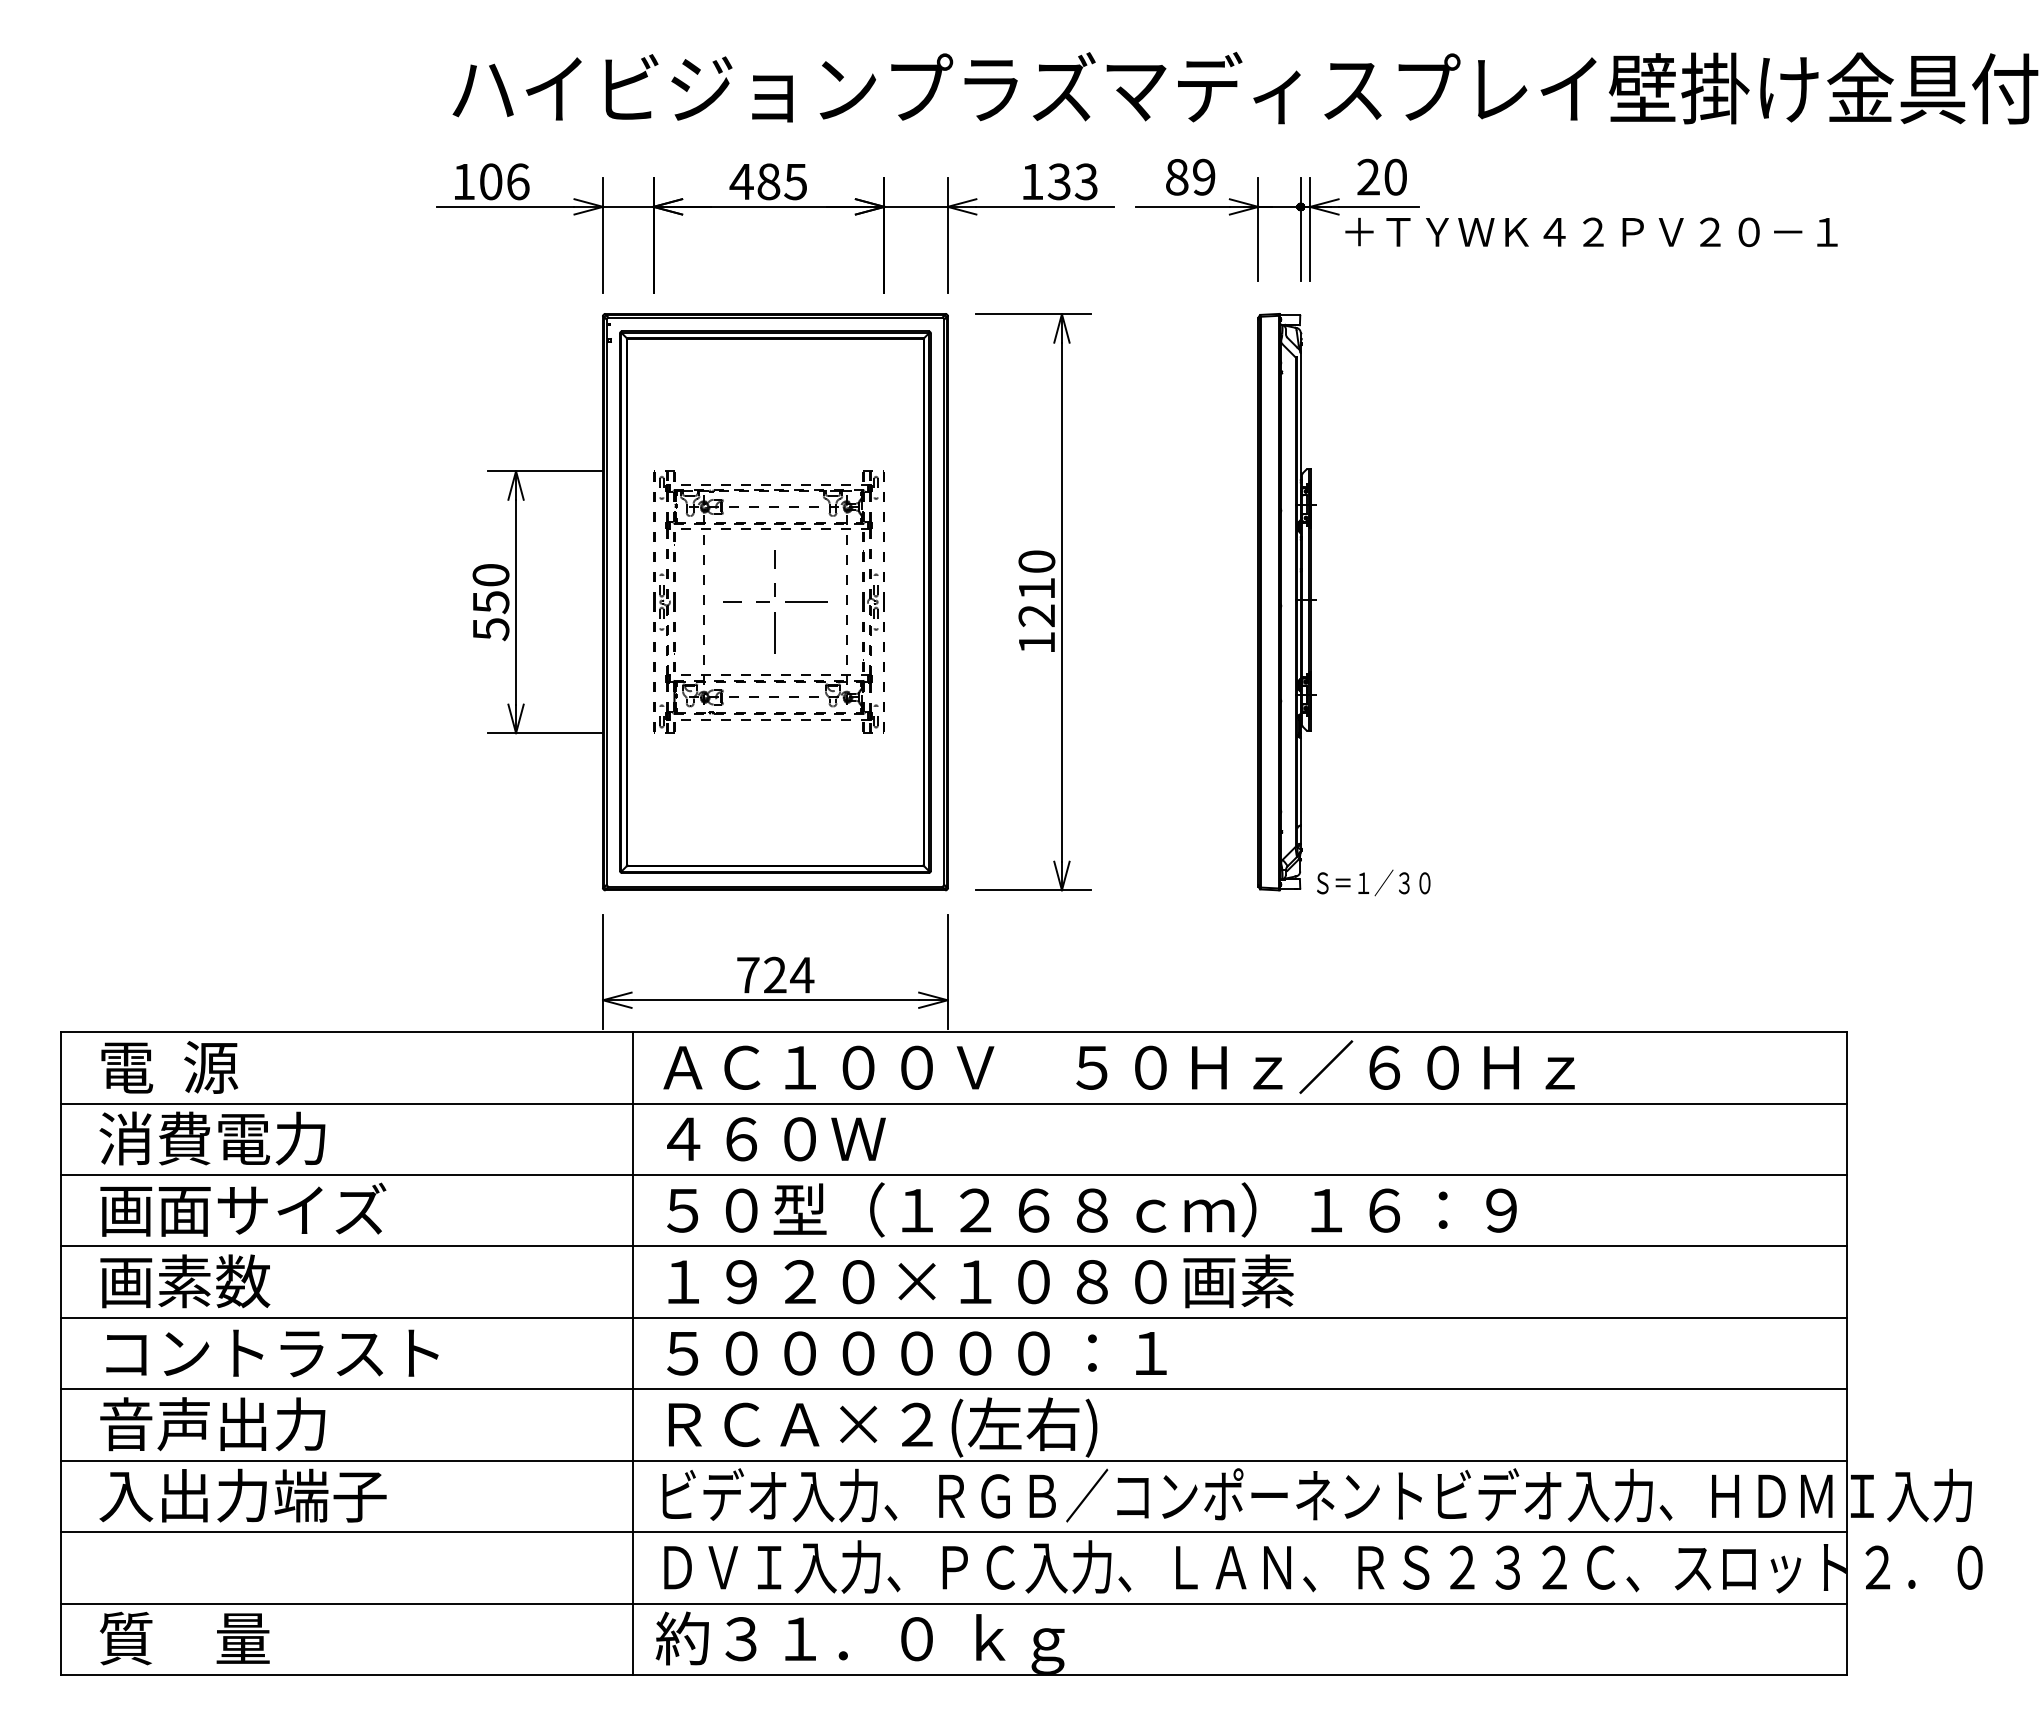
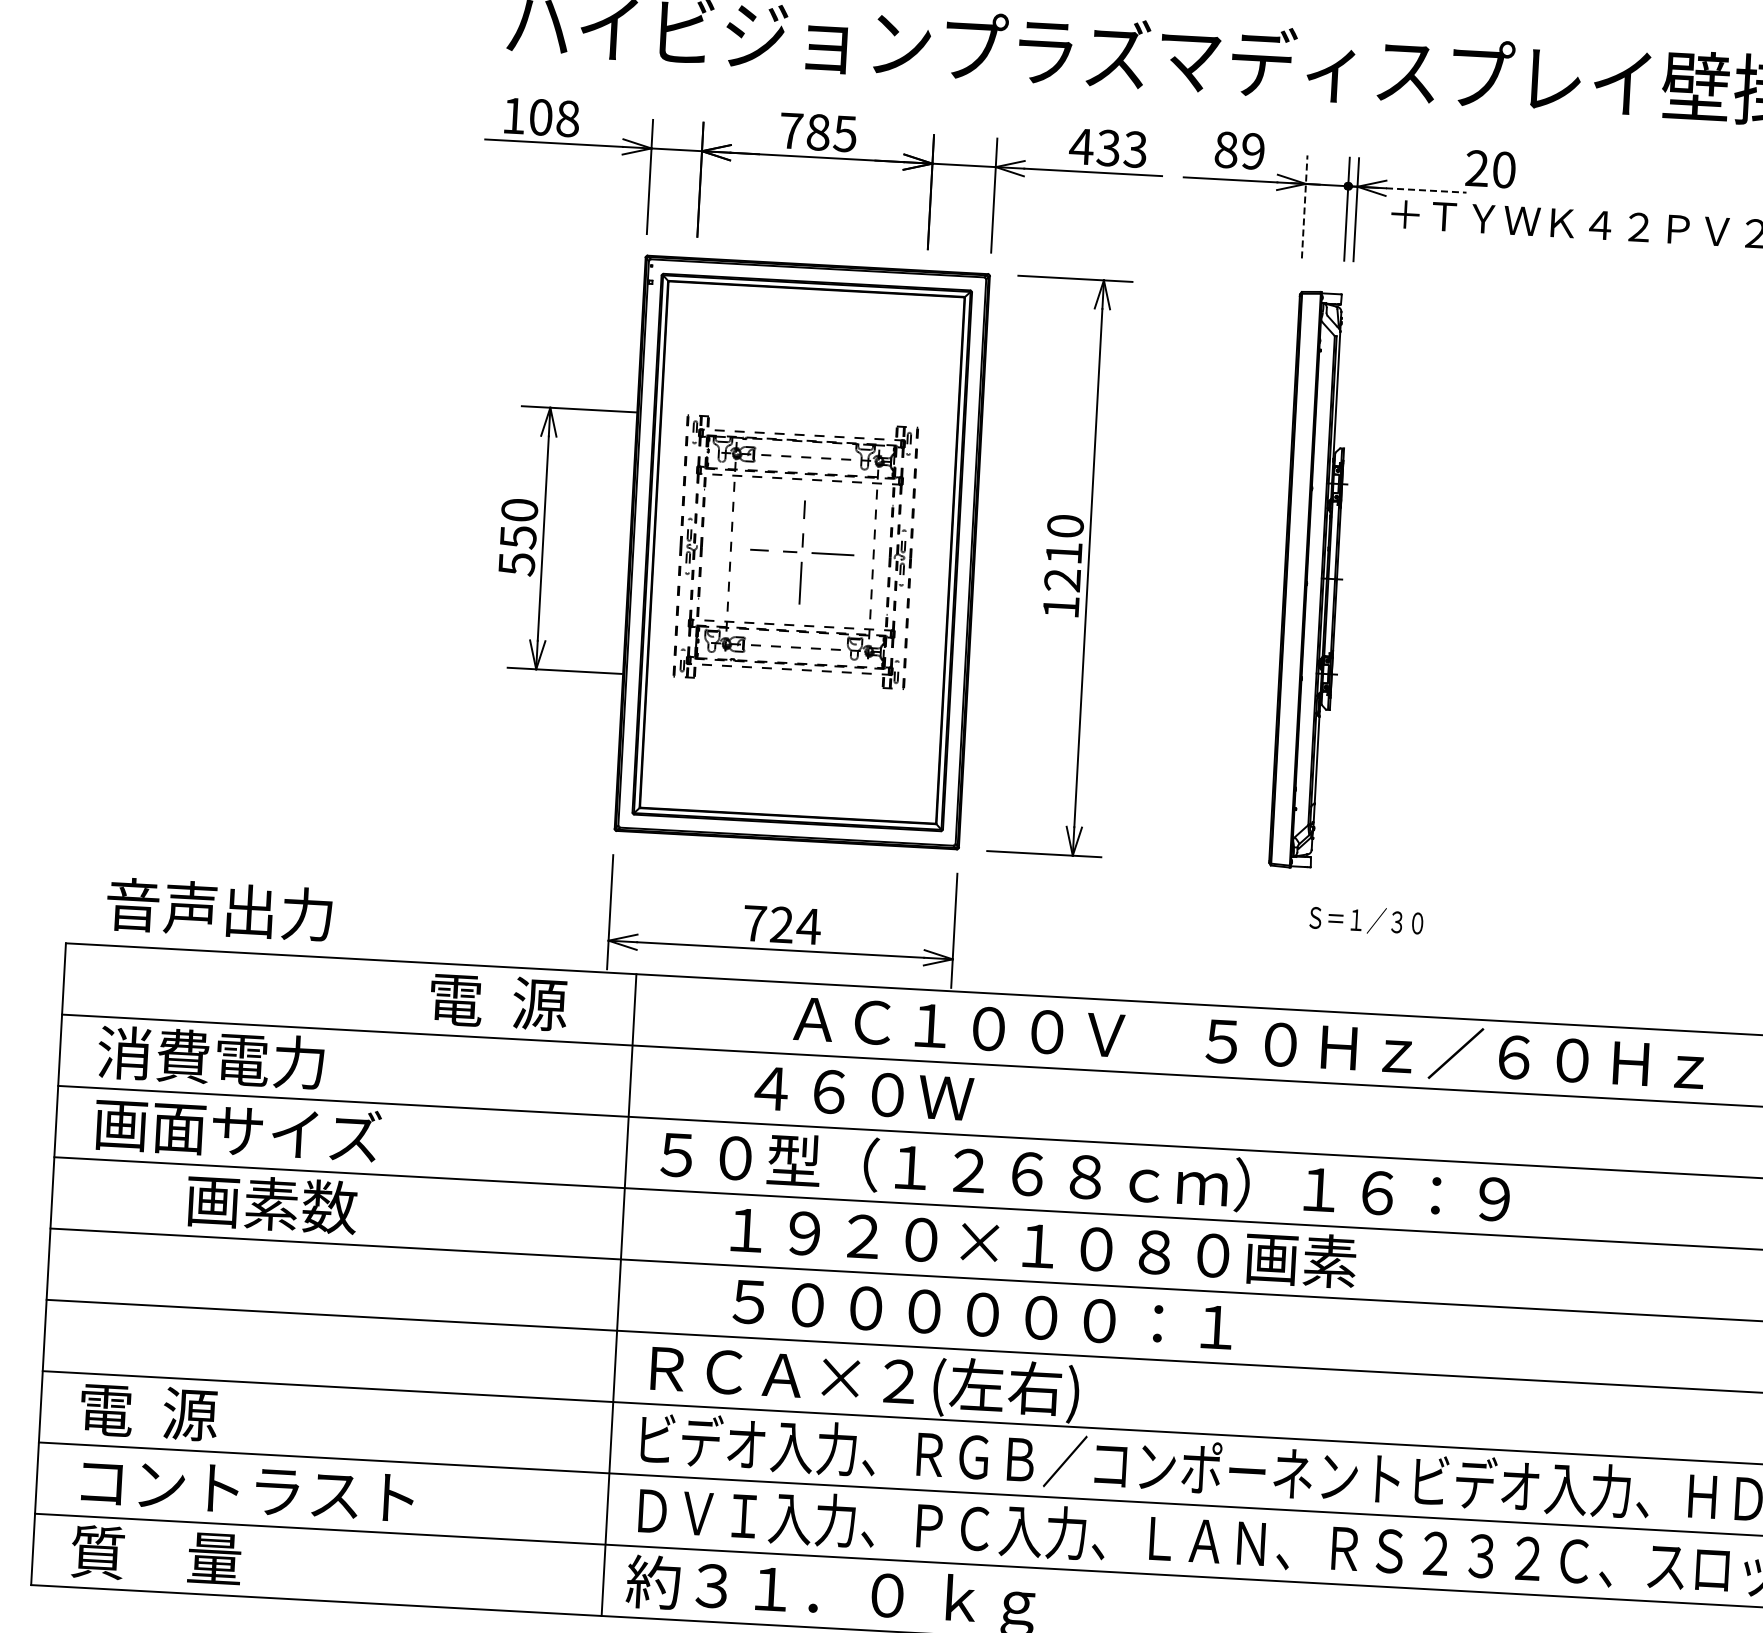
text: (1381, 176) -> (1490, 168), moved
text: (518, 181) -> (568, 118), 106 -> 108
text: (741, 181) -> (791, 130), 485 -> 785
text: (1032, 181) -> (1081, 146), 133 -> 433
line: (1379, 206) -> (1426, 190), solid -> dashed
line: (1258, 229) -> (1304, 206), solid -> dashed
text: (1373, 882) -> (1366, 919), moved
text: (169, 1067) -> (498, 1002), moved
text: (1118, 1067) -> (1248, 1042), moved
text: (776, 1139) -> (864, 1093), moved
text: (185, 1281) -> (272, 1204), moved
text: (980, 1281) -> (1043, 1245), moved
text: (272, 1353) -> (247, 1490), moved
text: (916, 1353) -> (982, 1314), moved
text: (212, 1424) -> (219, 909), moved
text: (242, 1495) -> (221, 1415), 入出力端子 -> 電  源

